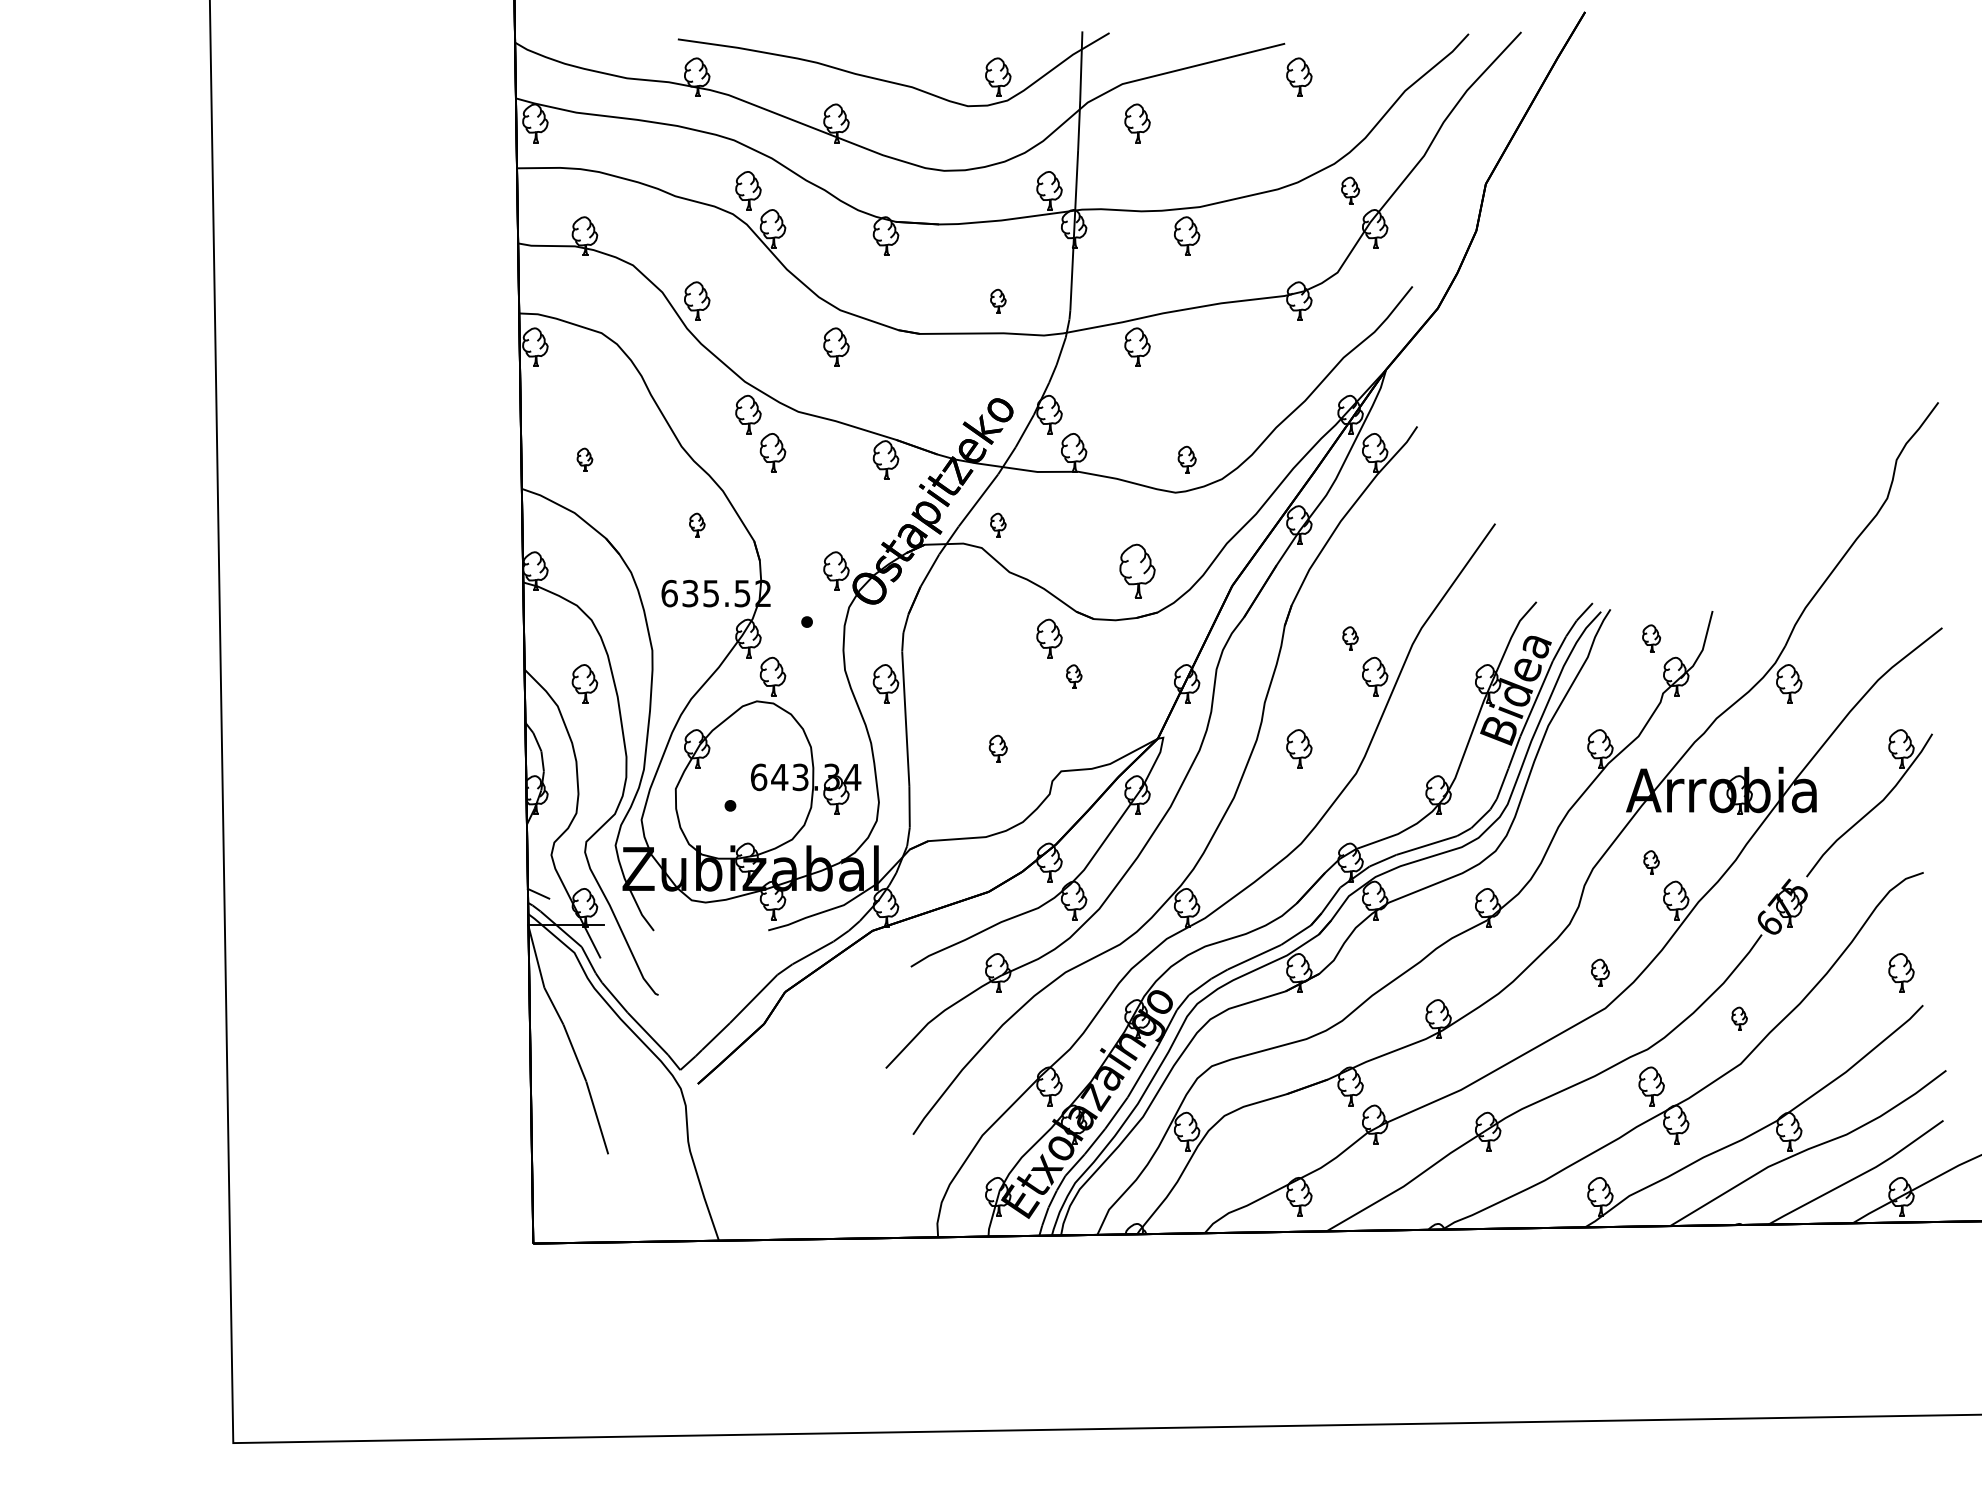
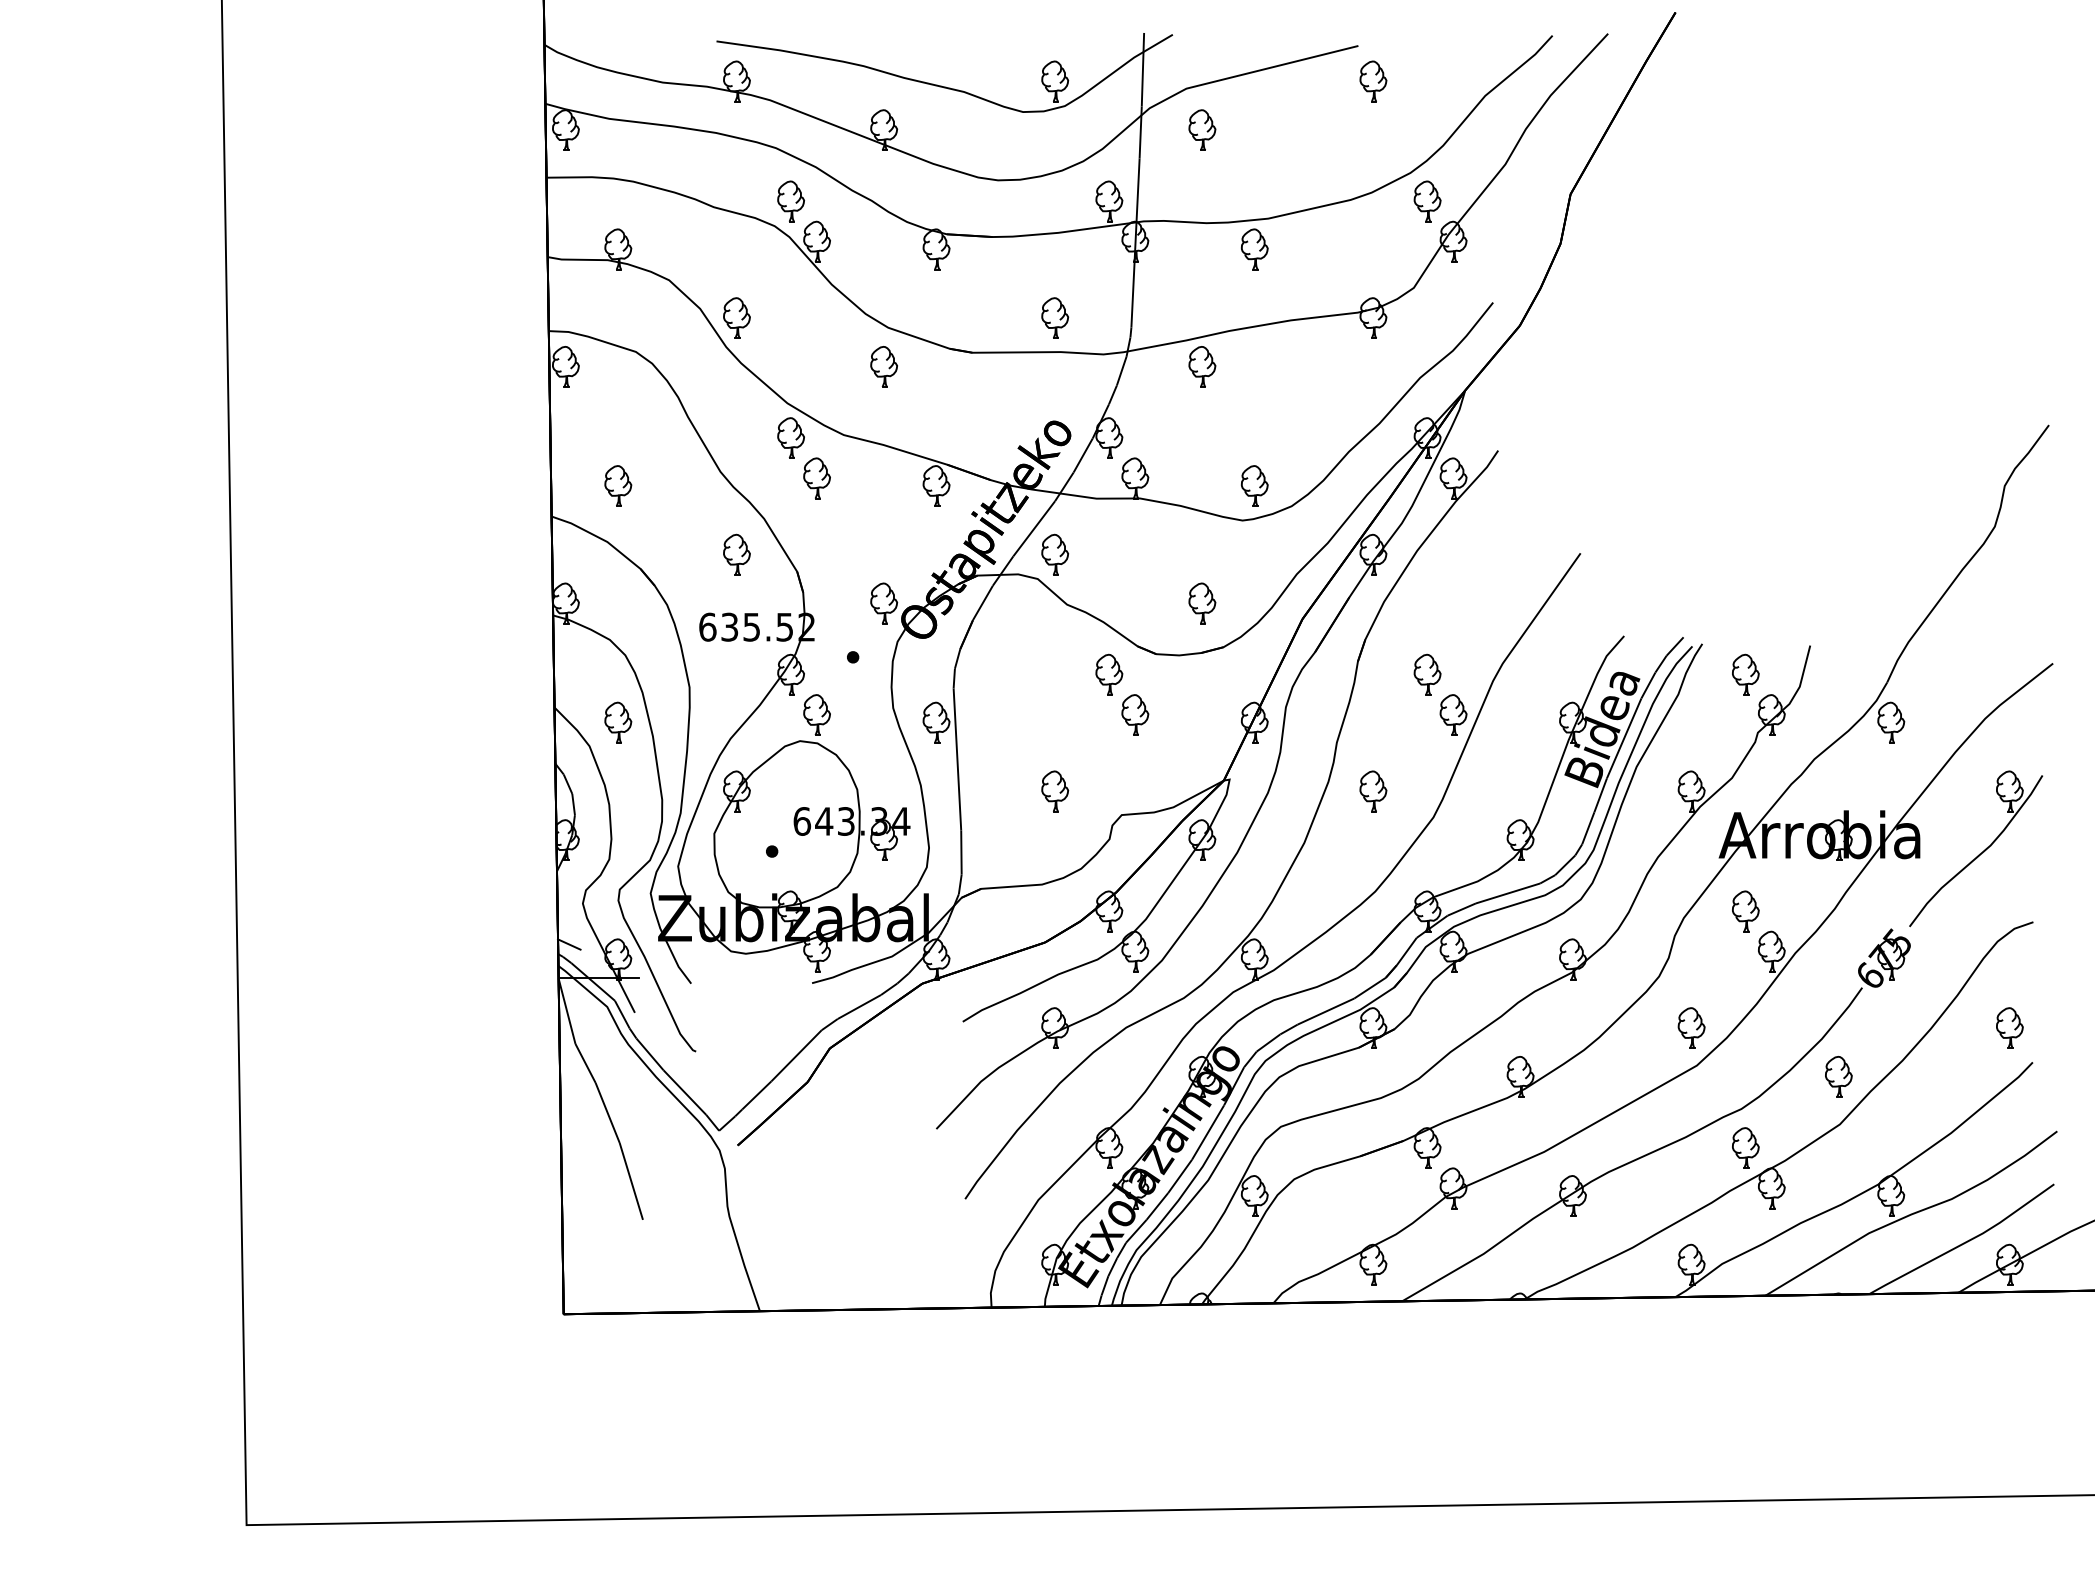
part: (1350, 190) -> (1427, 201), size x1.43
part: (998, 300) -> (1055, 317), size x1.67
part: (584, 459) -> (617, 485), size x1.67
part: (1187, 459) -> (1255, 485), size x1.43
part: (697, 524) -> (737, 554), size x1.67
part: (998, 524) -> (1055, 554), size x1.67
part: (1137, 570) -> (1202, 602), size x0.71
part: (1350, 638) -> (1427, 674), size x1.67
part: (1651, 638) -> (1745, 674), size x1.43
part: (1074, 676) -> (1135, 714), size x1.67
part: (998, 748) -> (1055, 790), size x1.43
part: (1651, 862) -> (1745, 911), size x1.67
part: (1600, 972) -> (1691, 1027), size x1.43
part: (1739, 1018) -> (1838, 1076), size x1.67

